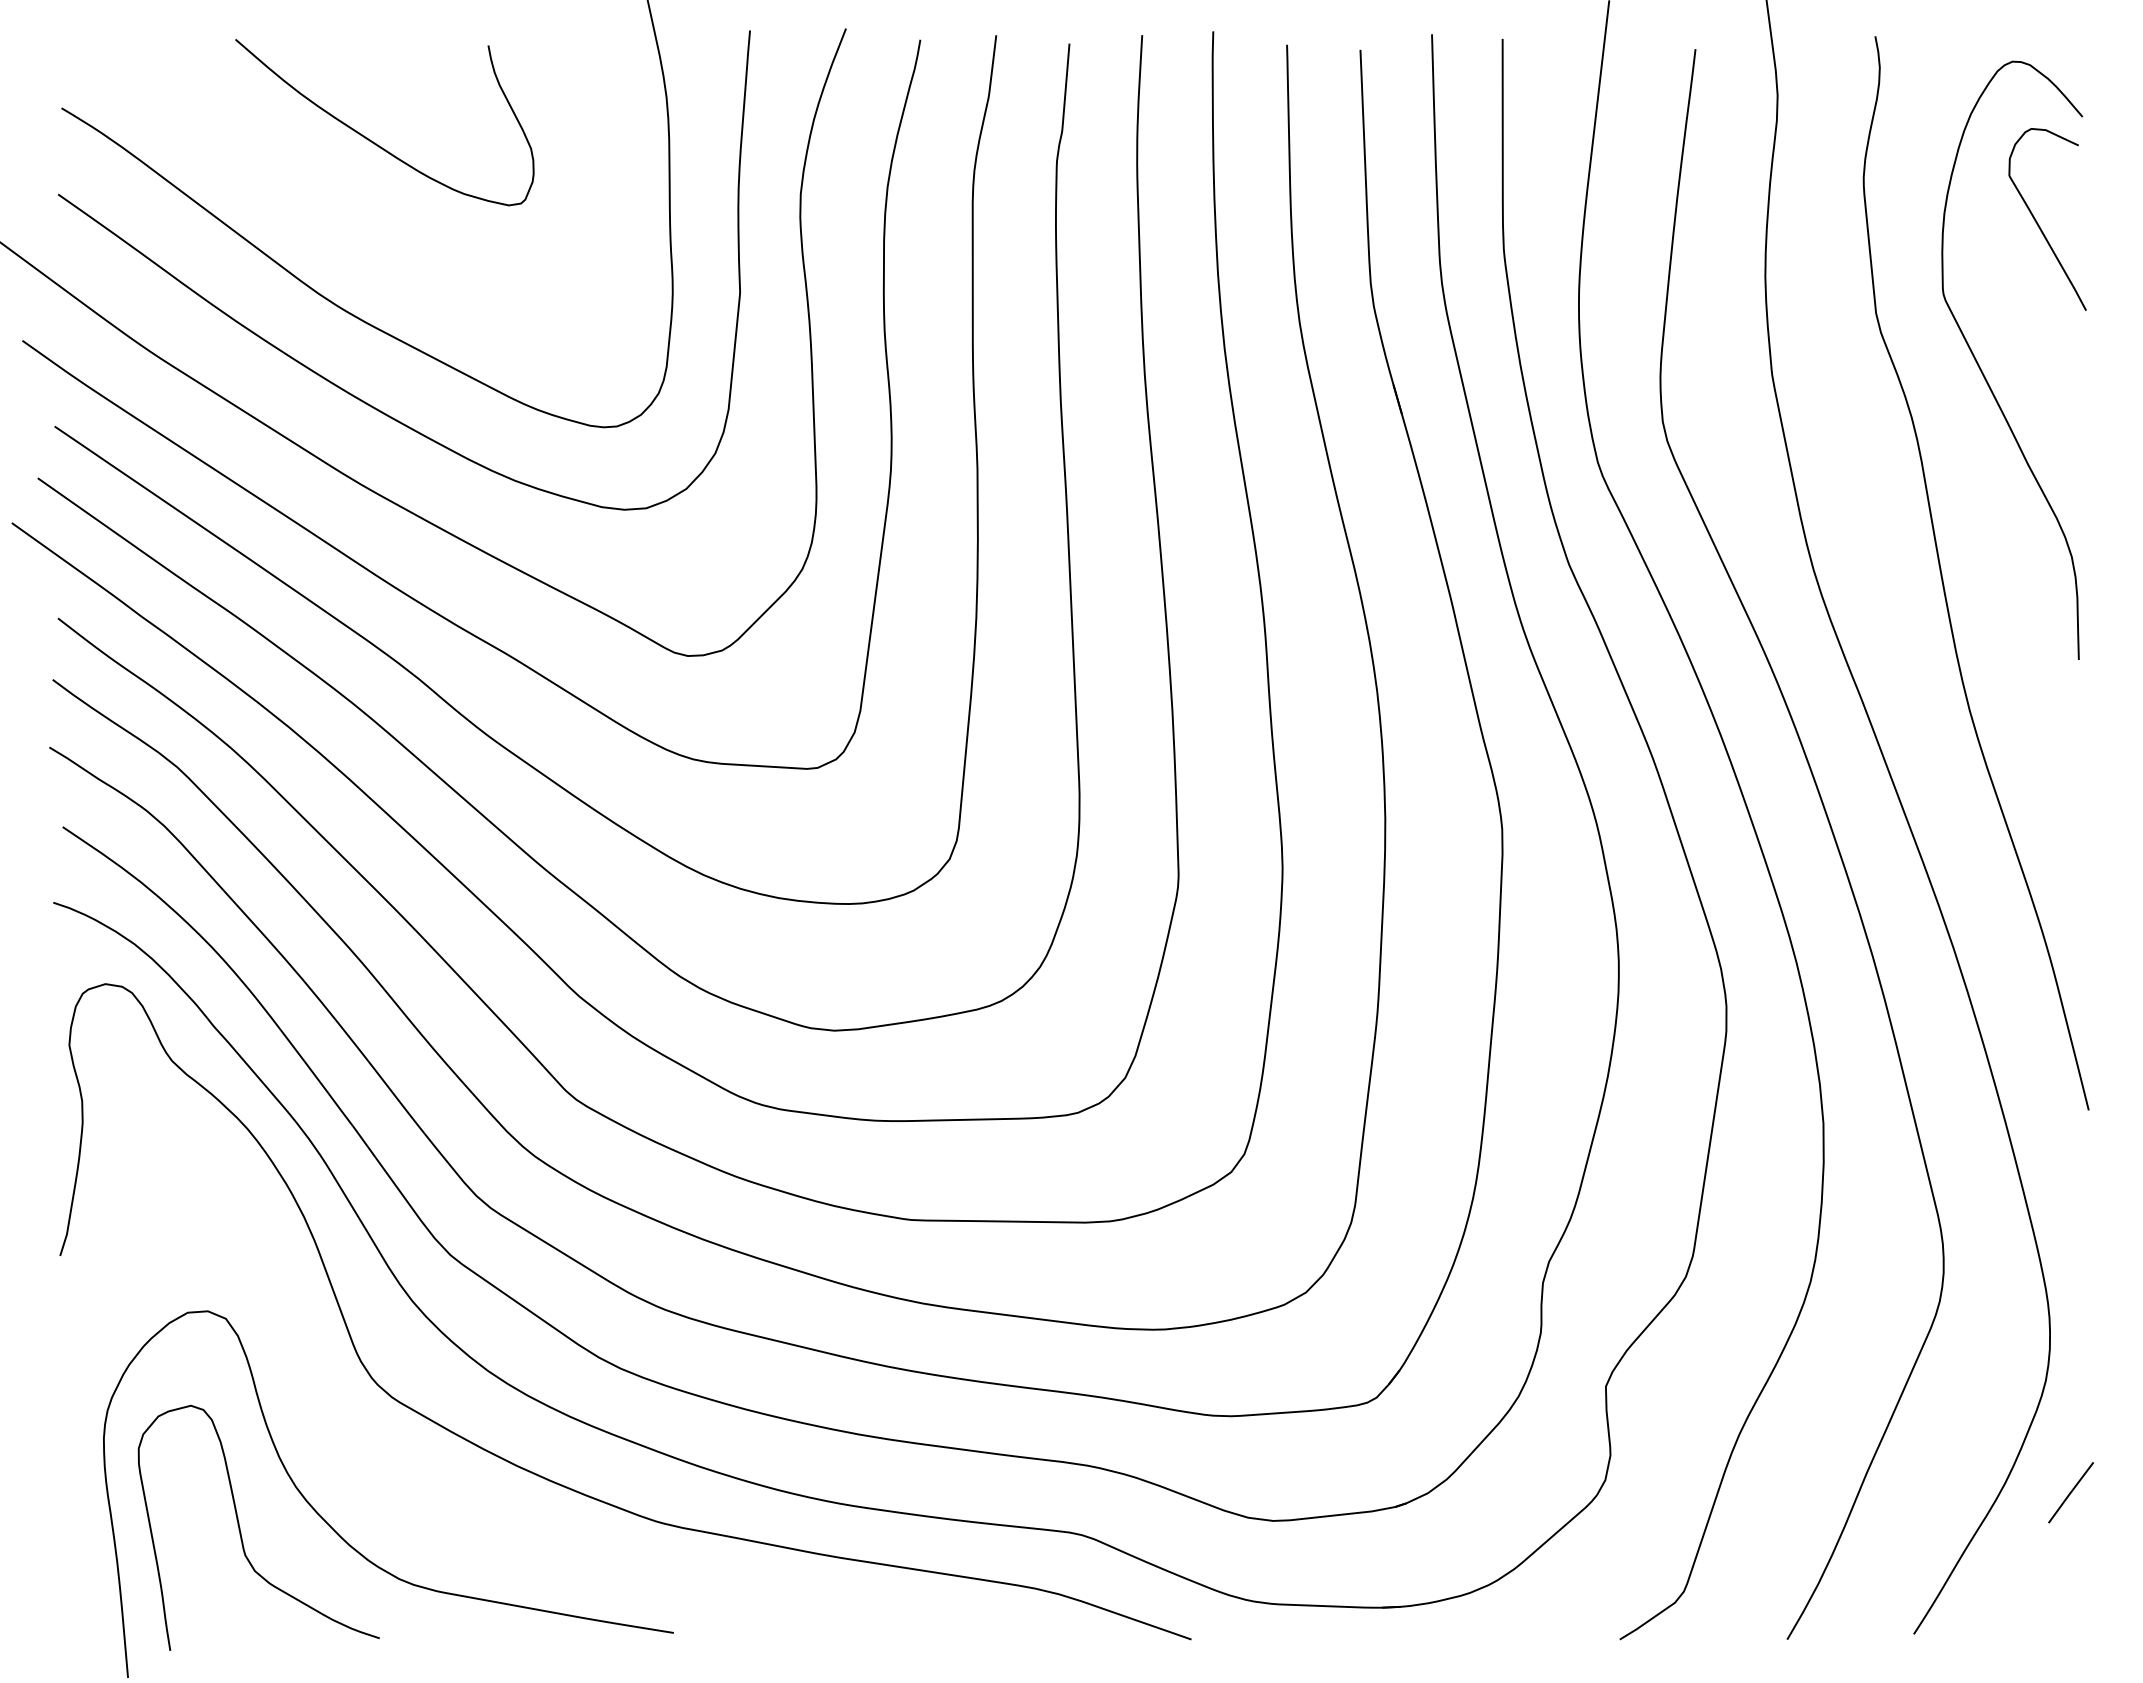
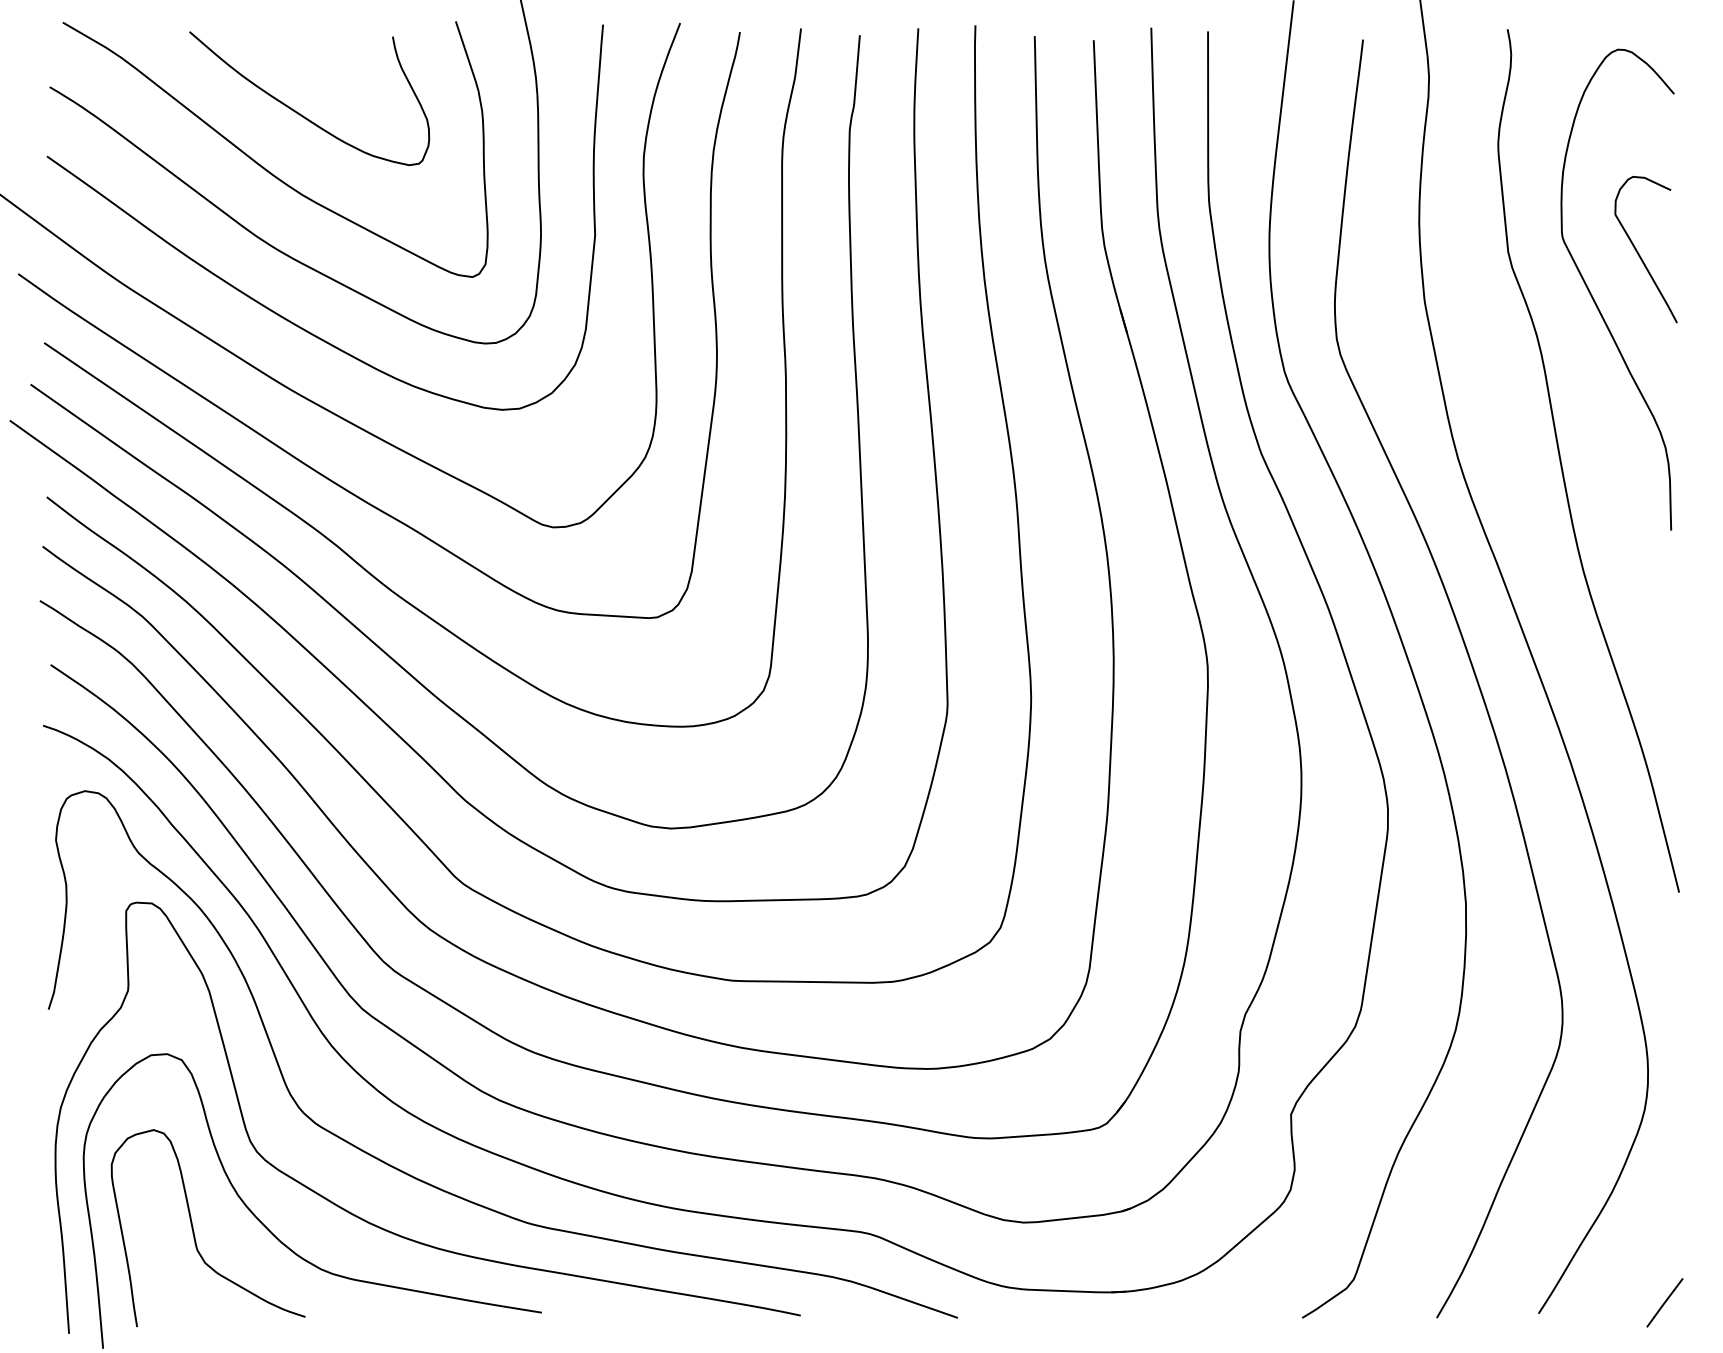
curve: (326, 206) -> (262, 166), added
curve: (2038, 223) -> (1638, 252), moved
line: (2070, 1492) -> (1664, 1302), moved
curve: (471, 1525) -> (379, 1226), added

